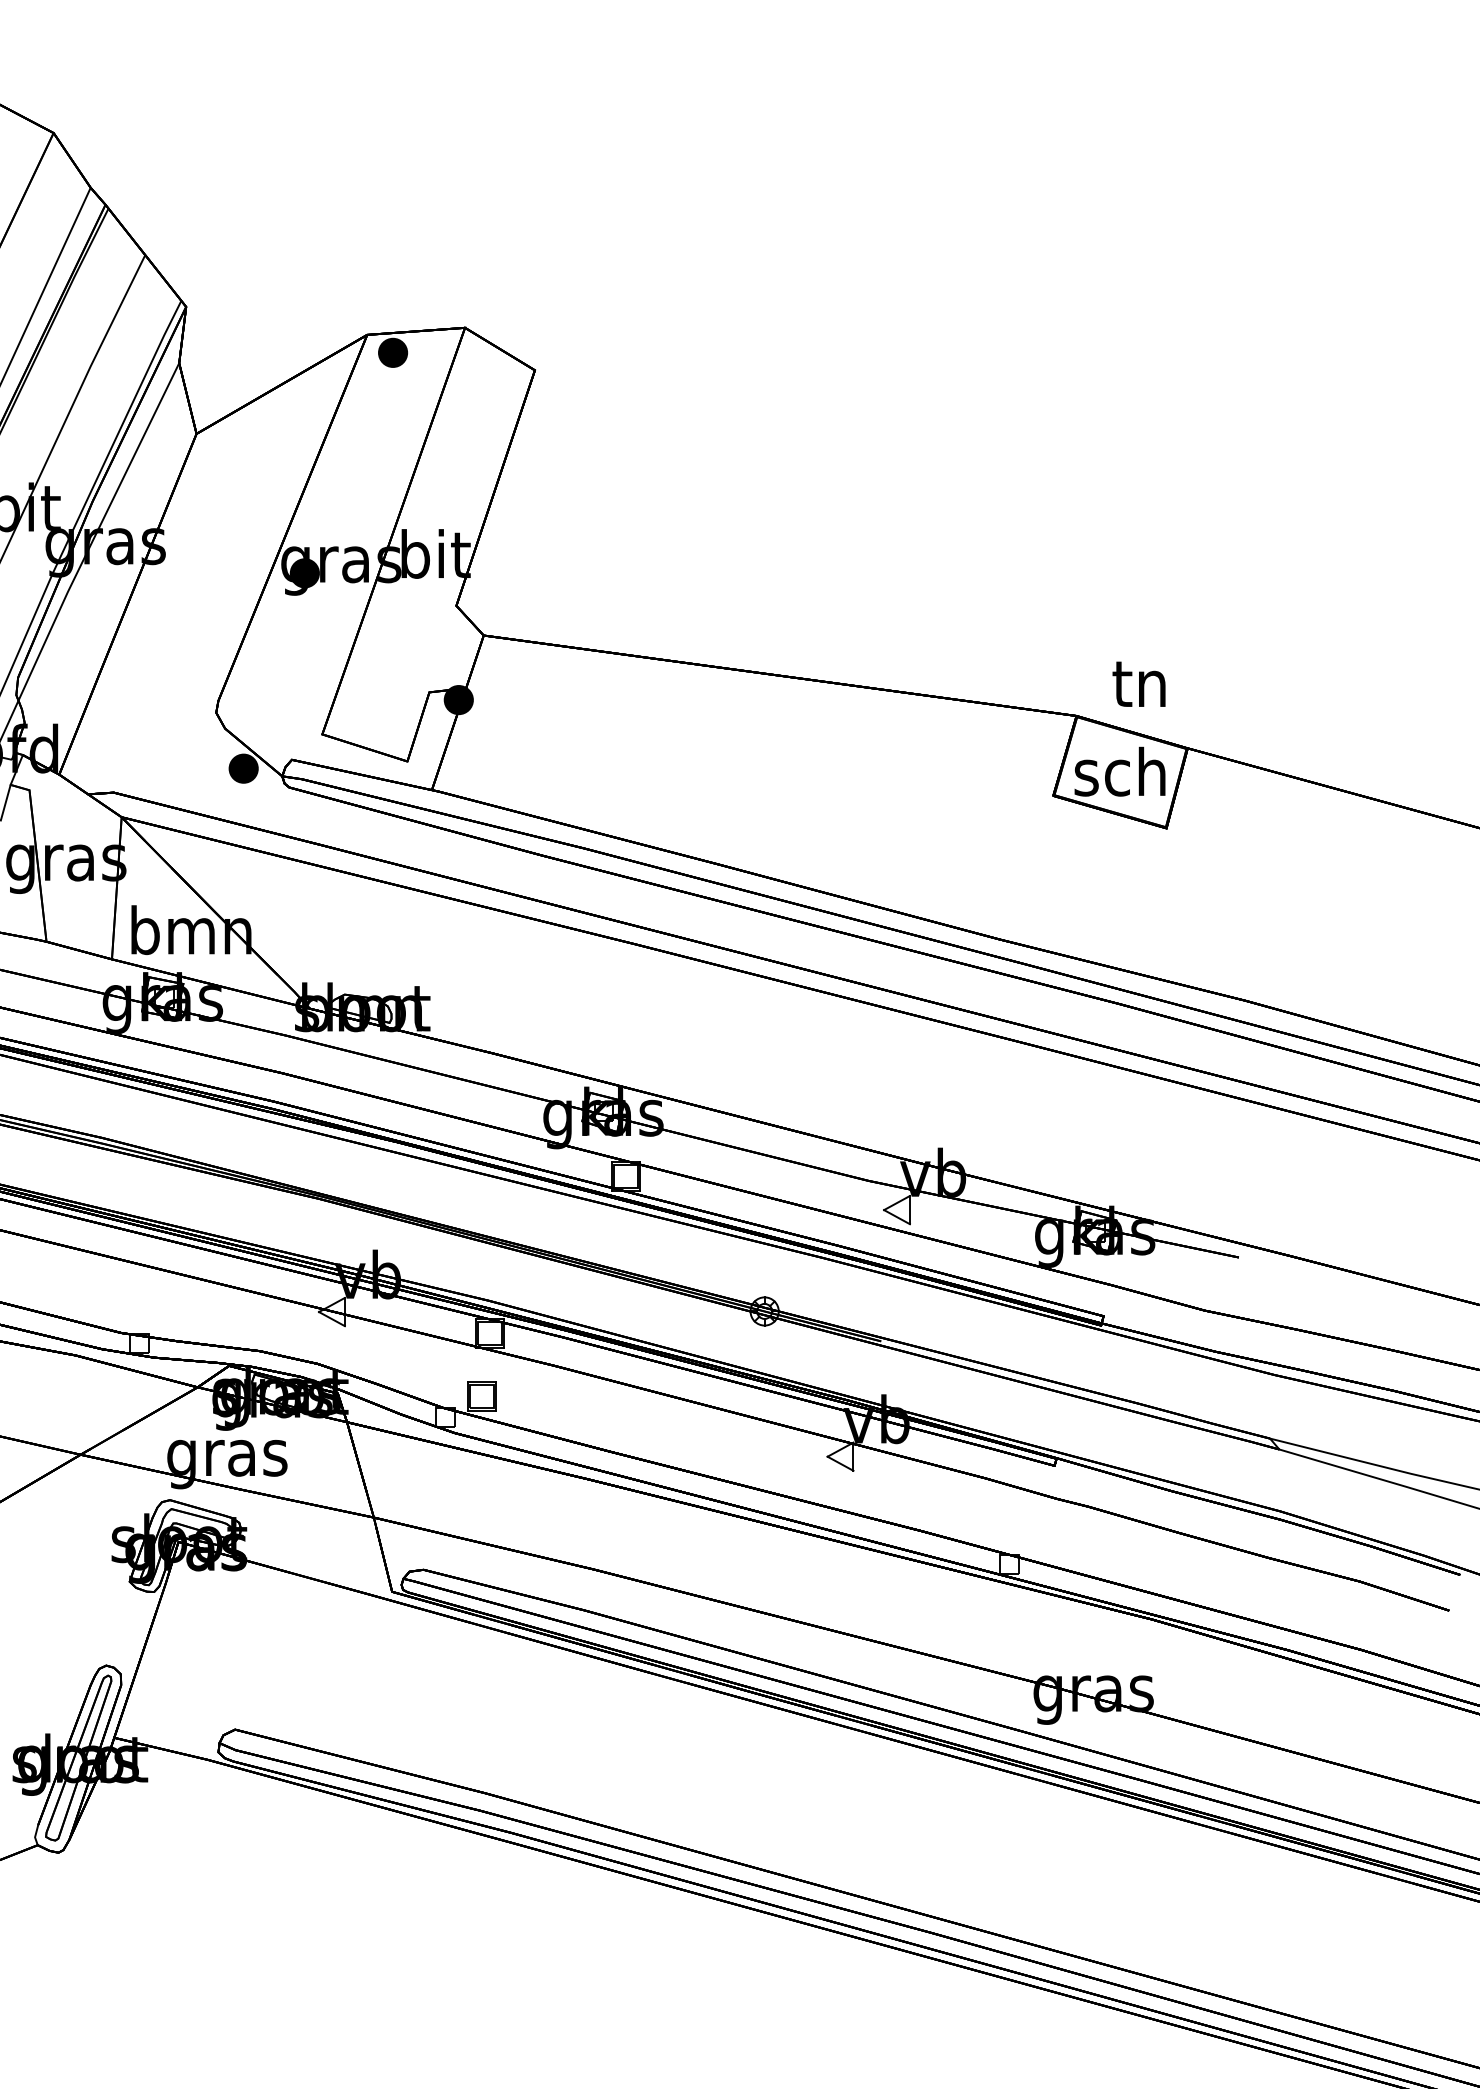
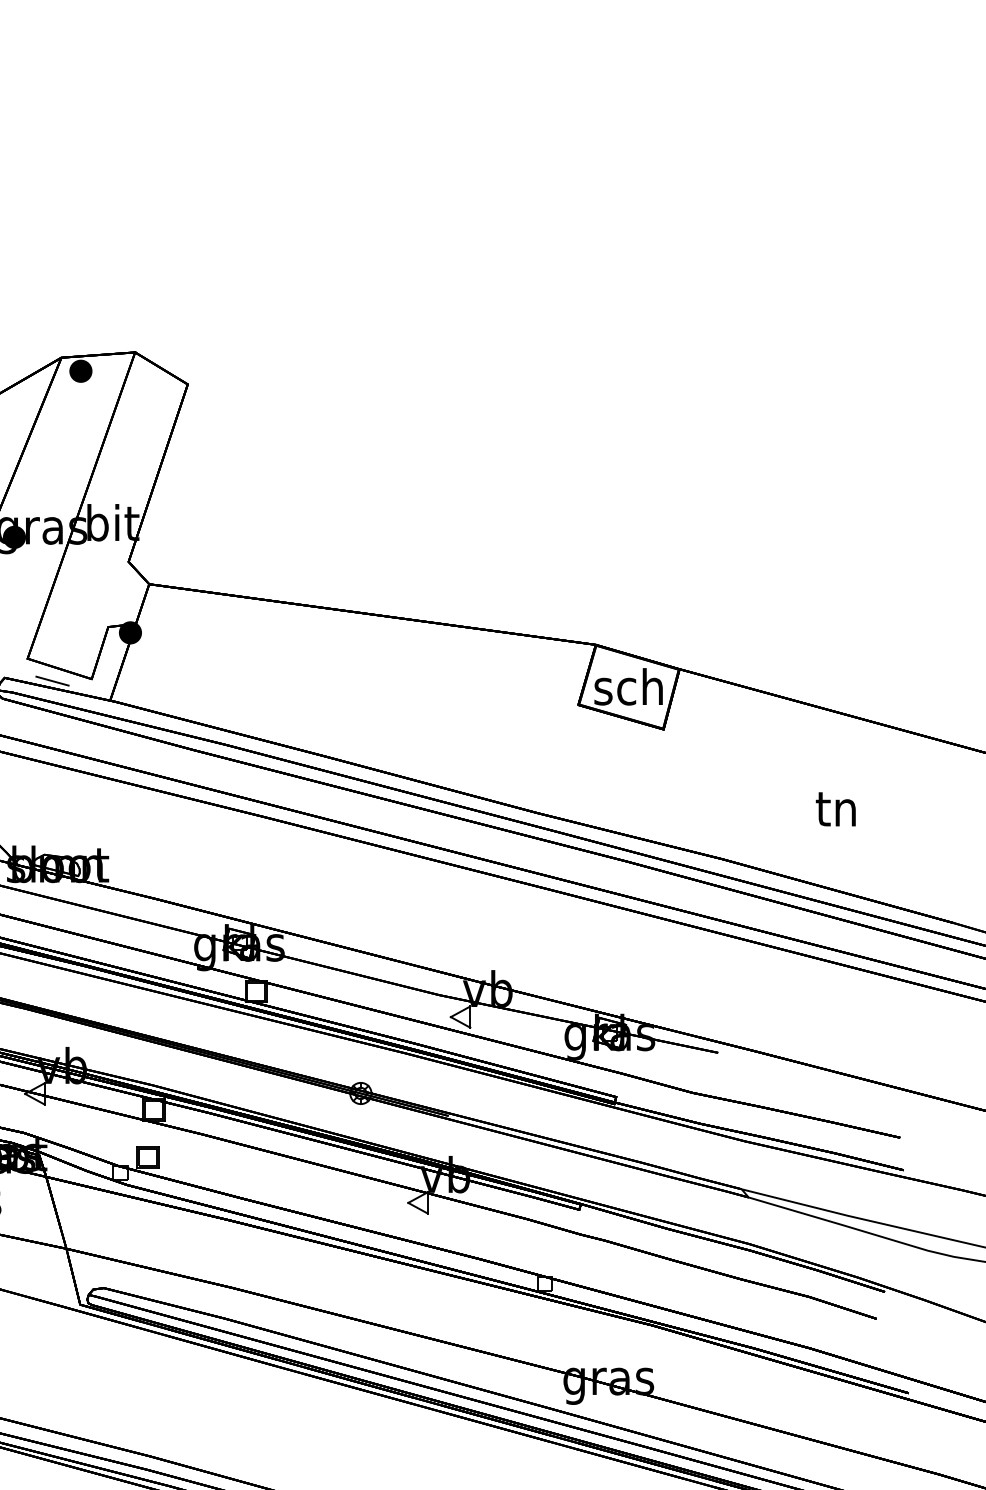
text: (1138, 683) -> (835, 808), moved
line: (355, 764) -> (52, 681), added

